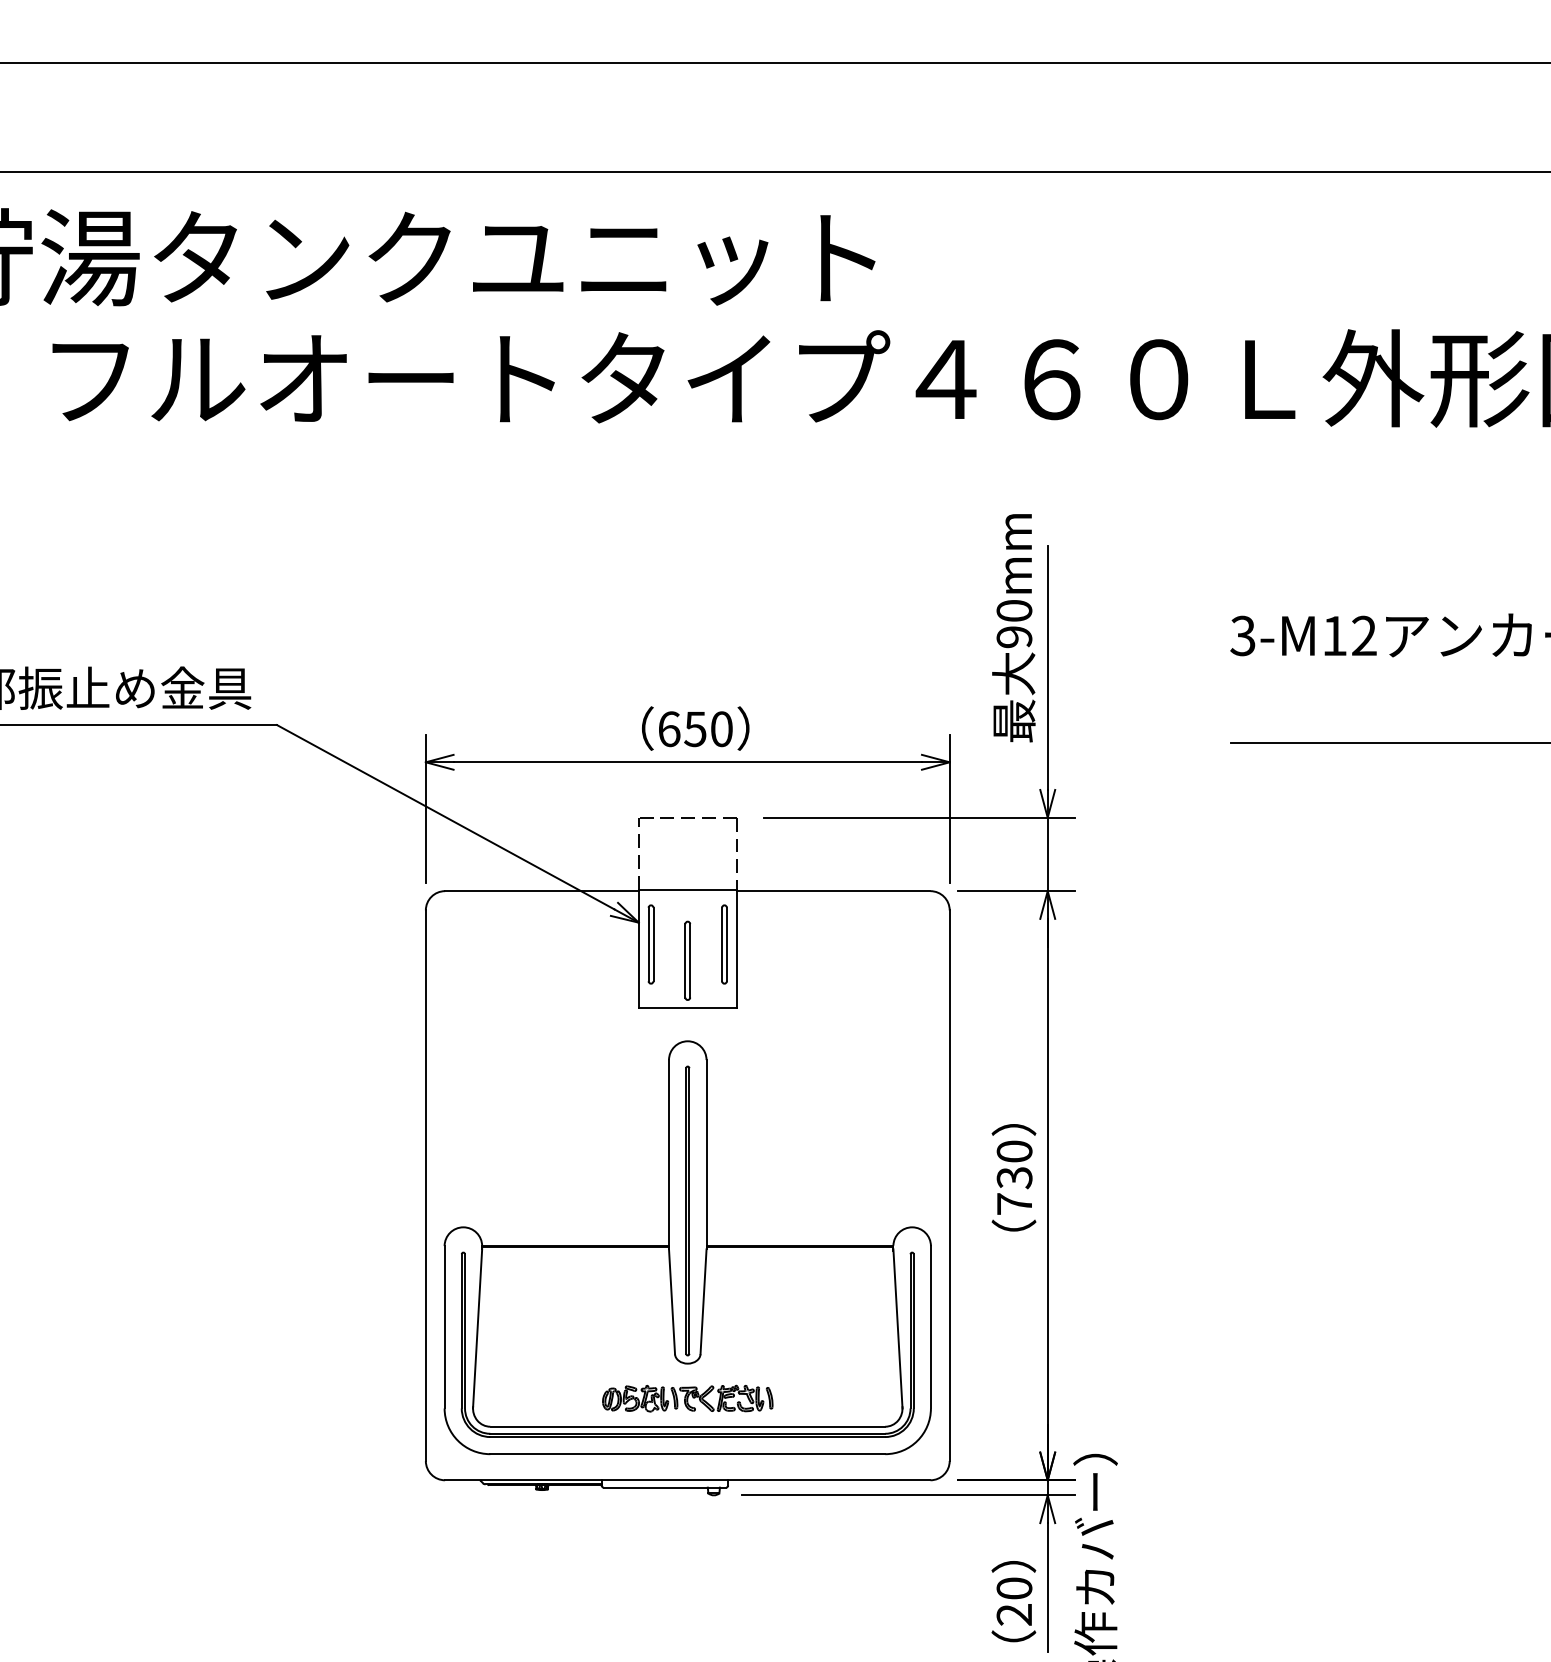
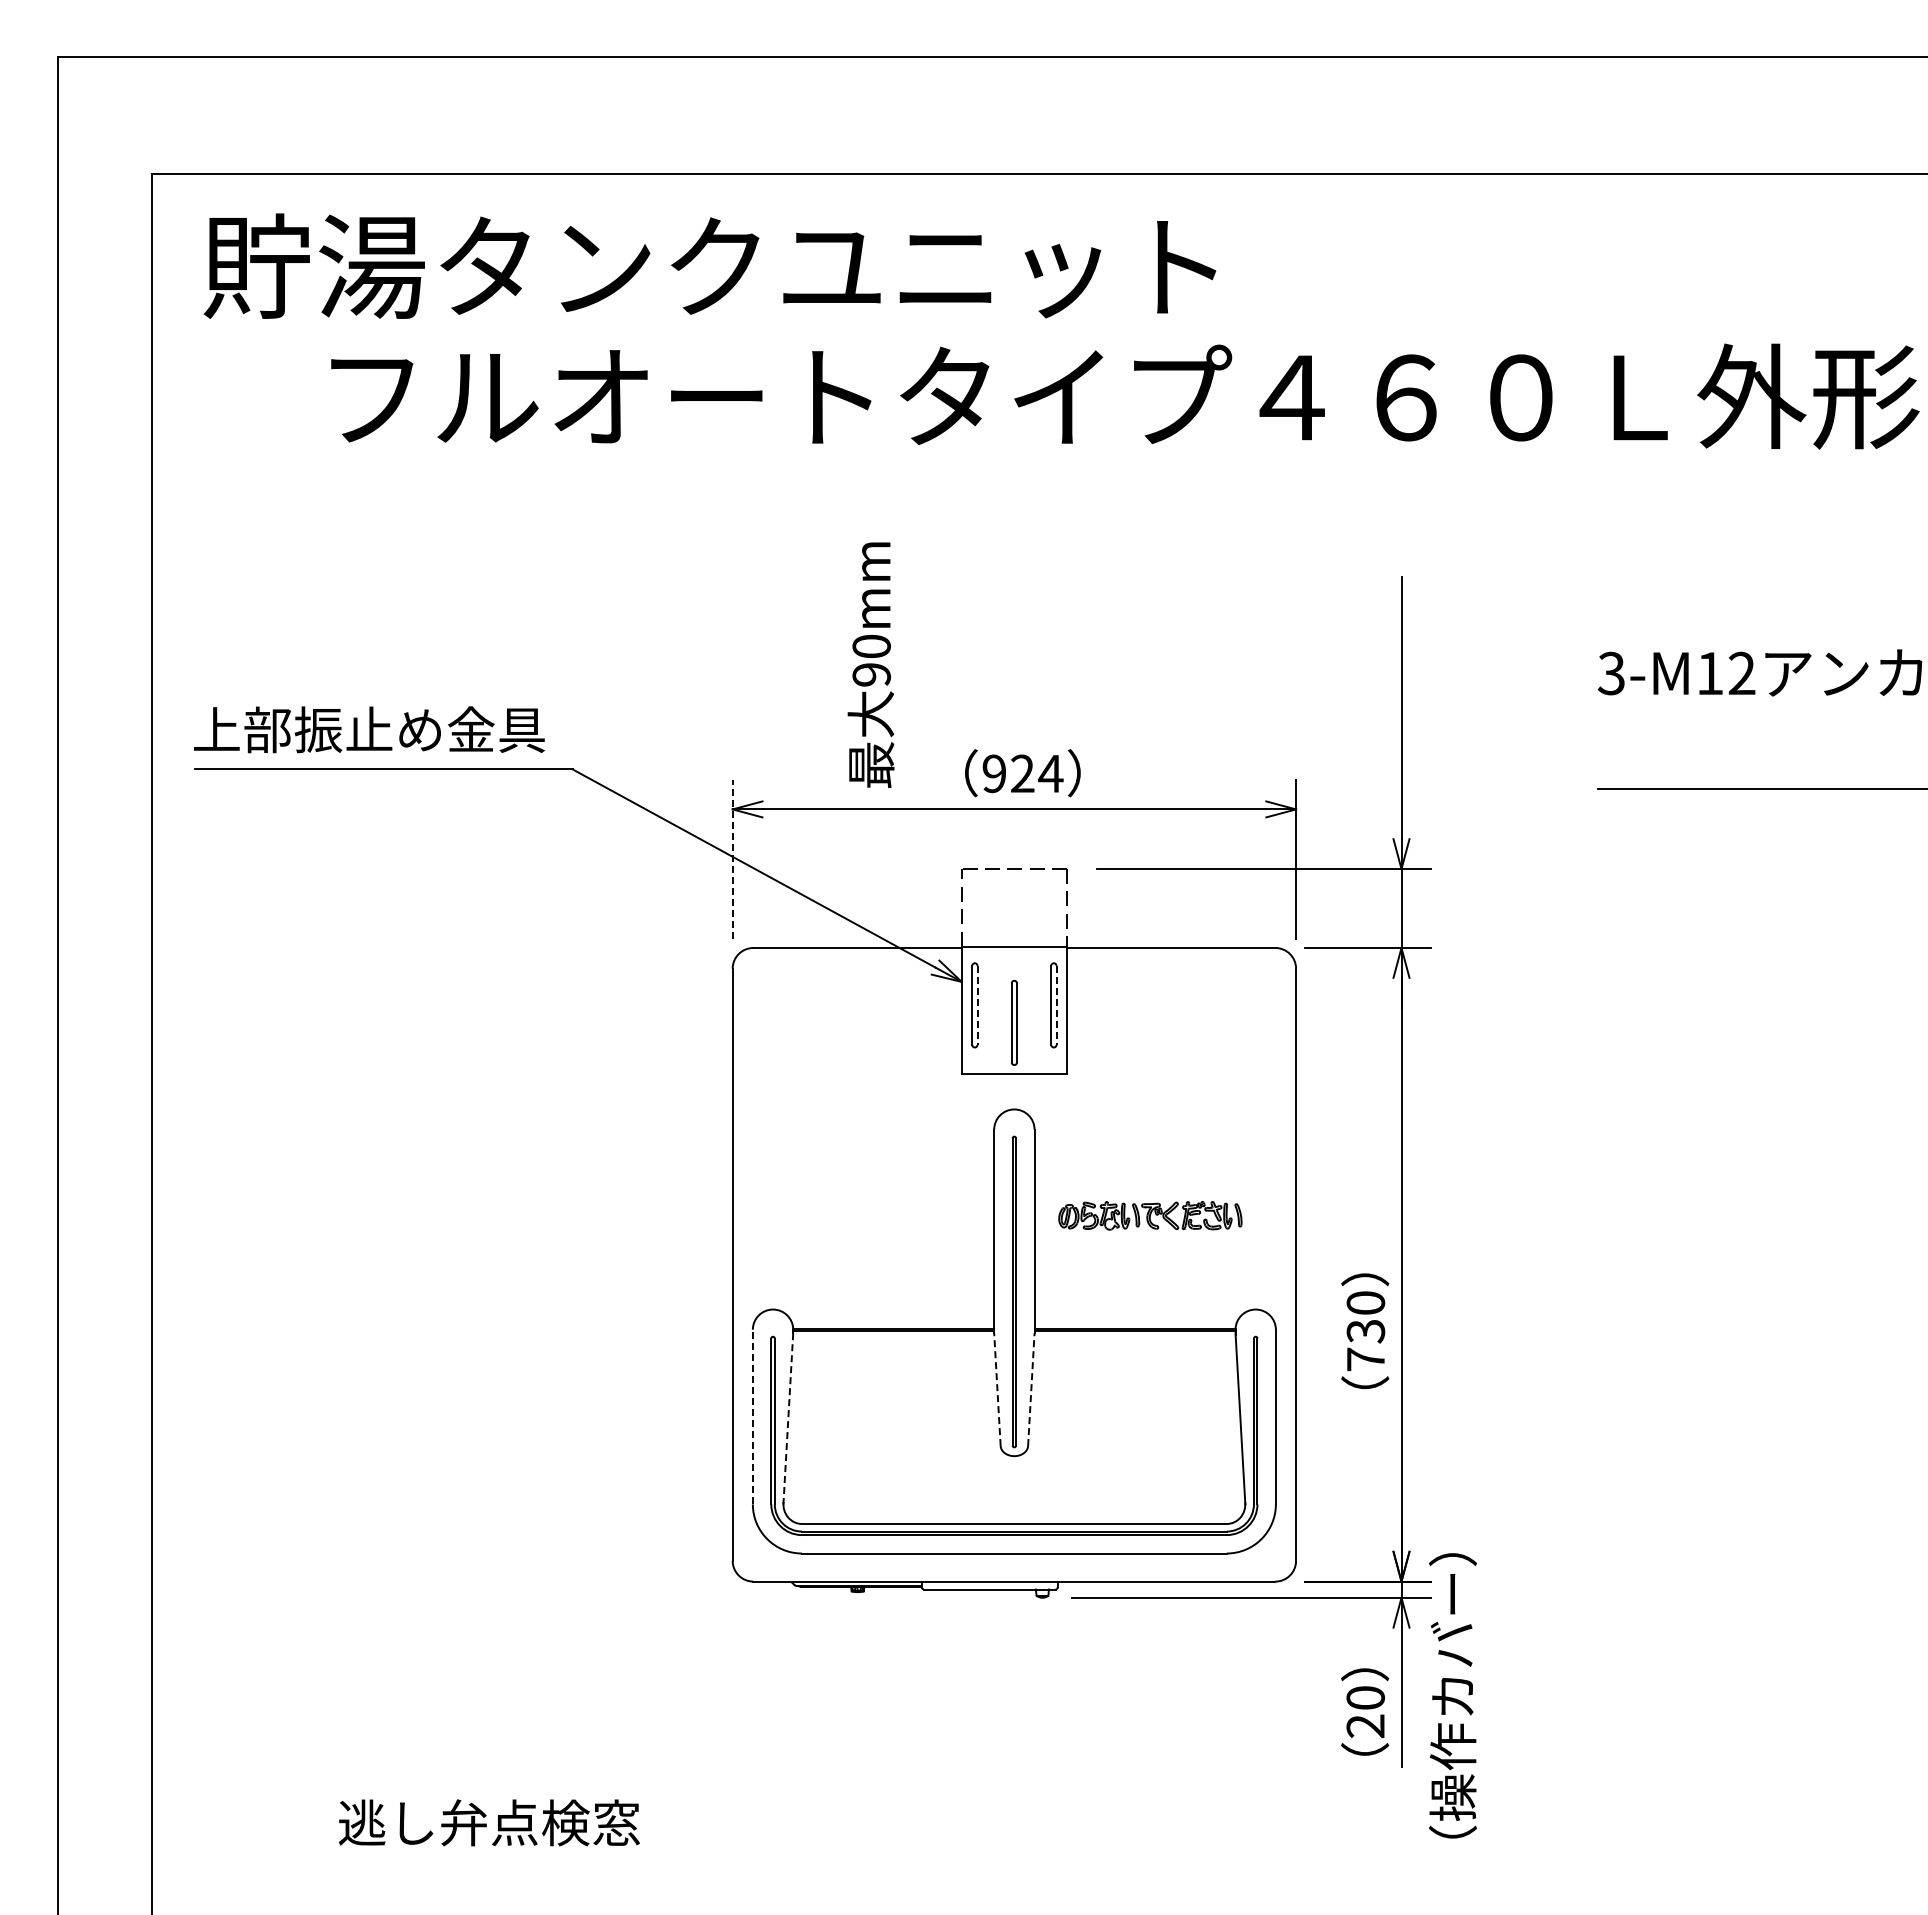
text: (1013, 627) -> (870, 664), moved
text: (695, 728) -> (1022, 773), 650 -> 924
line: (425, 808) -> (732, 859), solid -> dashed
line: (653, 944) -> (977, 1005), solid -> dashed
line: (726, 944) -> (1056, 1005), solid -> dashed
text: (1014, 1178) -> (1365, 1331), moved
line: (672, 1301) -> (997, 1389), solid -> dashed
line: (703, 1301) -> (1031, 1389), solid -> dashed
line: (444, 1326) -> (752, 1416), solid -> dashed
line: (477, 1328) -> (788, 1418), solid -> dashed
part: (687, 1398) -> (1150, 1215), moved

